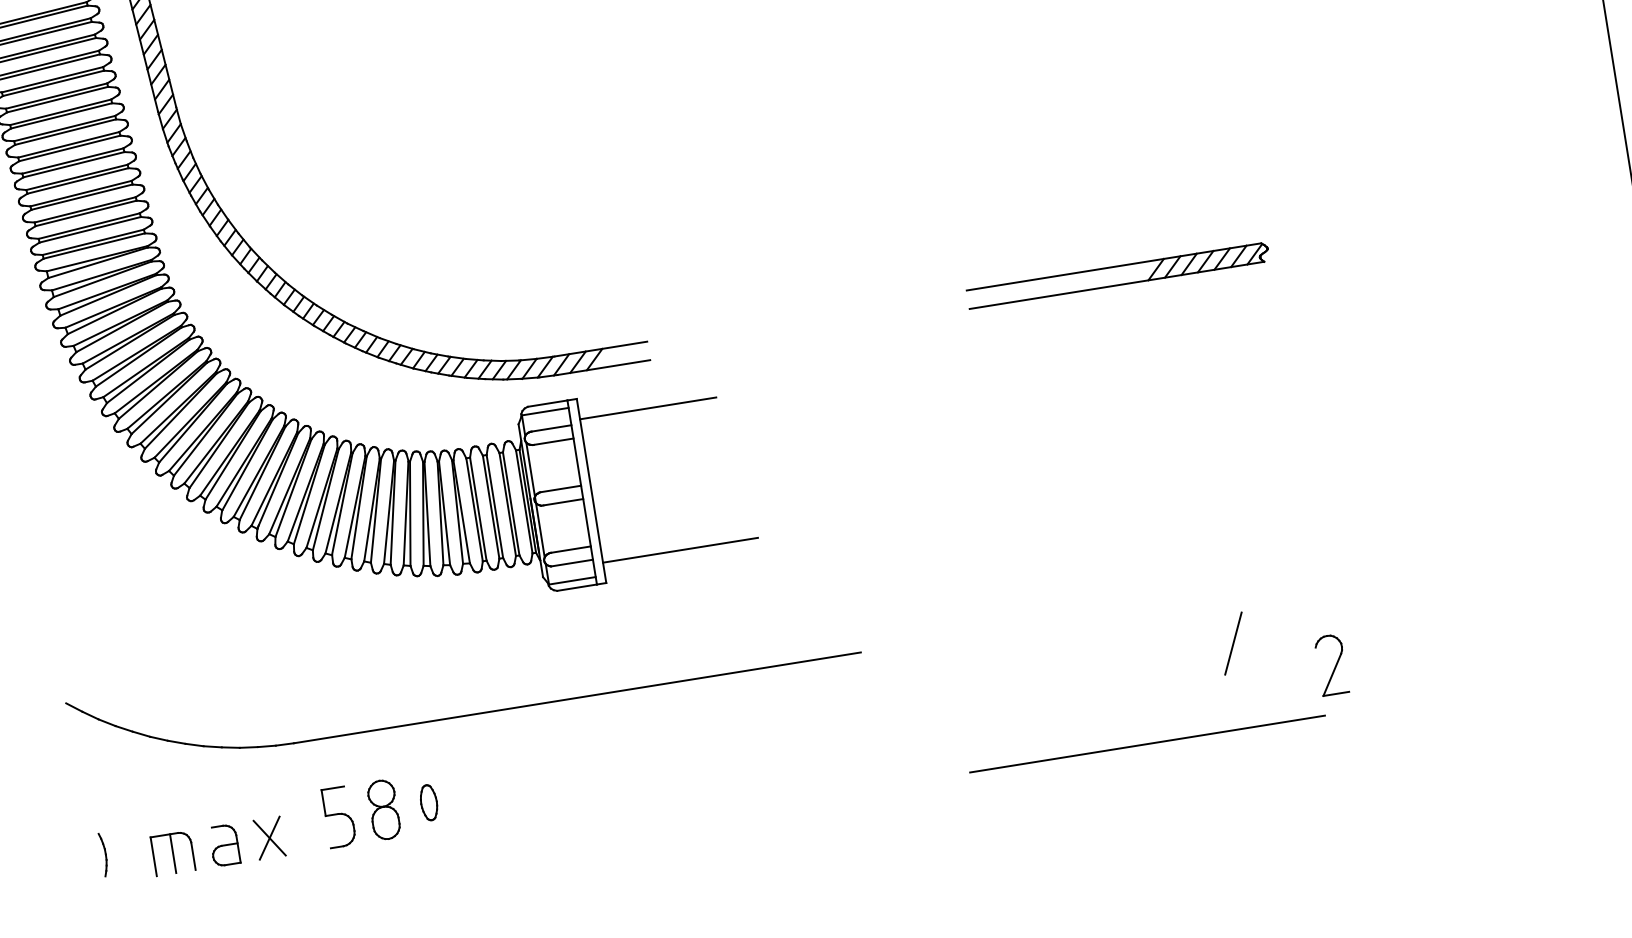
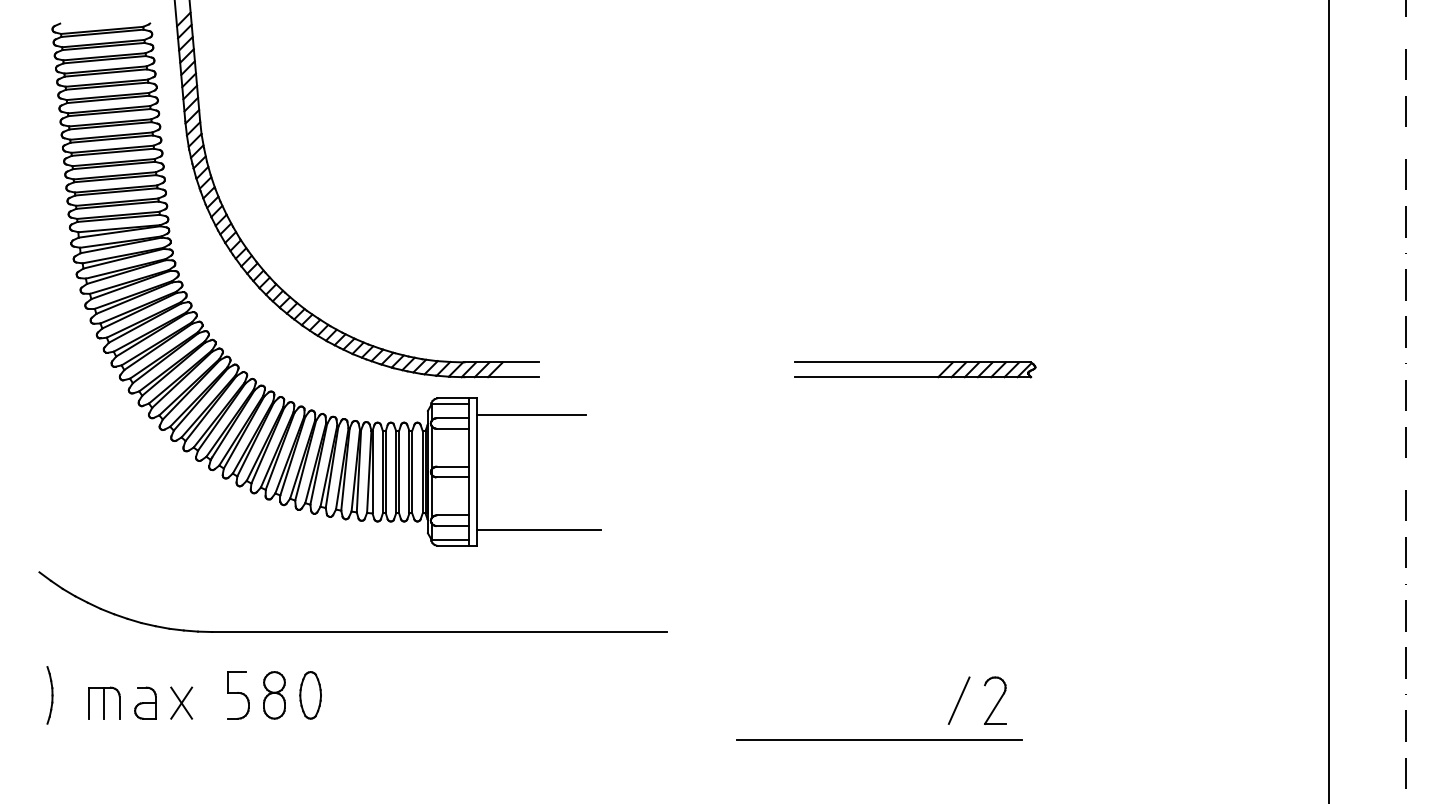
line: (1232, 643) -> (958, 700), moved
part: (1331, 664) -> (995, 700), moved
part: (428, 802) -> (310, 695), size x1.67
part: (103, 855) -> (49, 695), size x1.67

